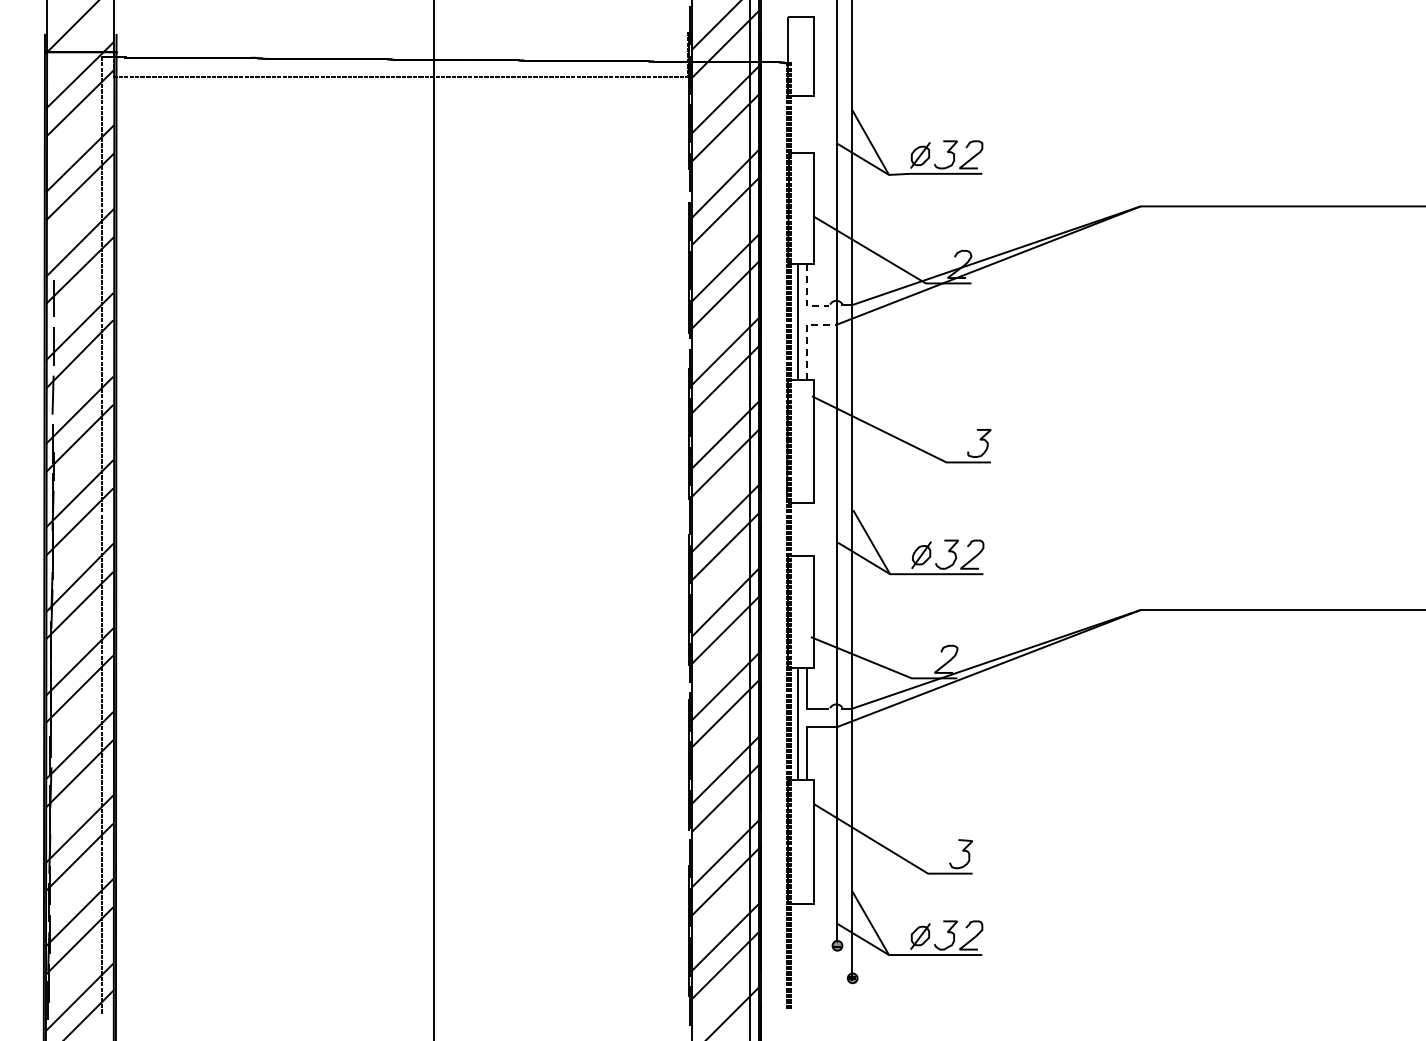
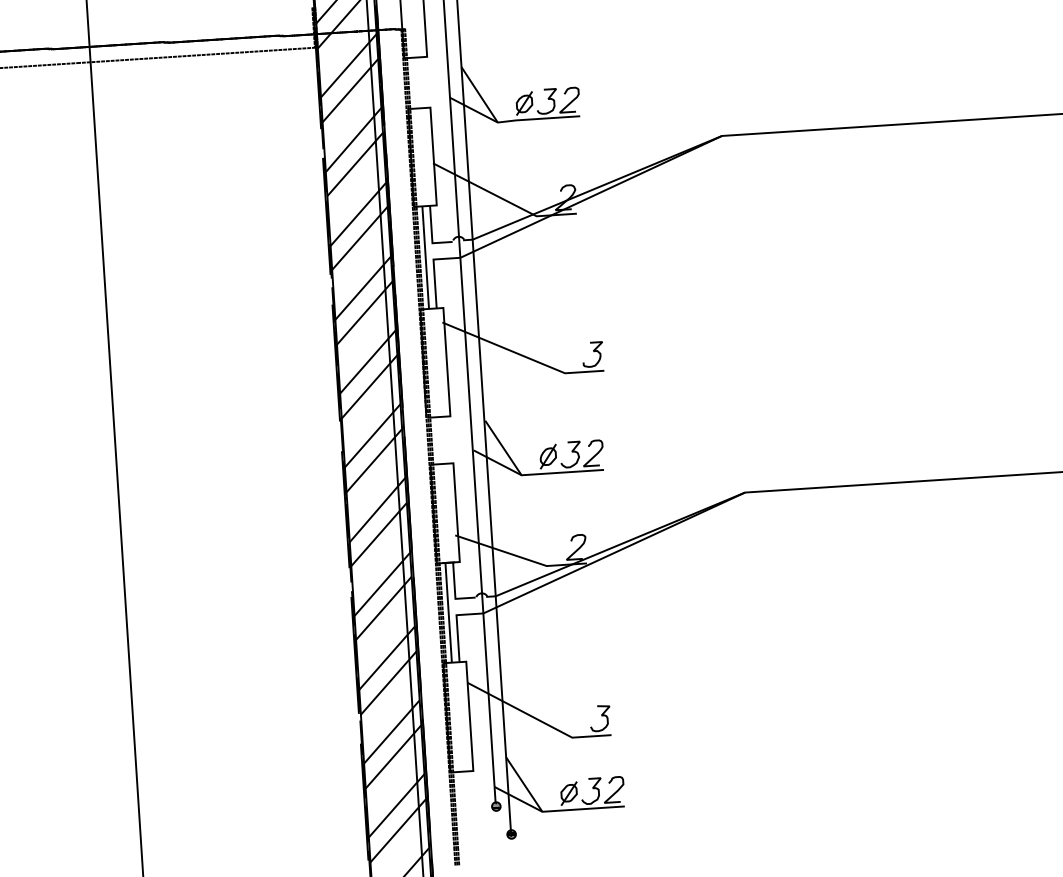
line: (806, 296) -> (431, 234), dashed -> solid
line: (806, 336) -> (434, 270), dashed -> solid

